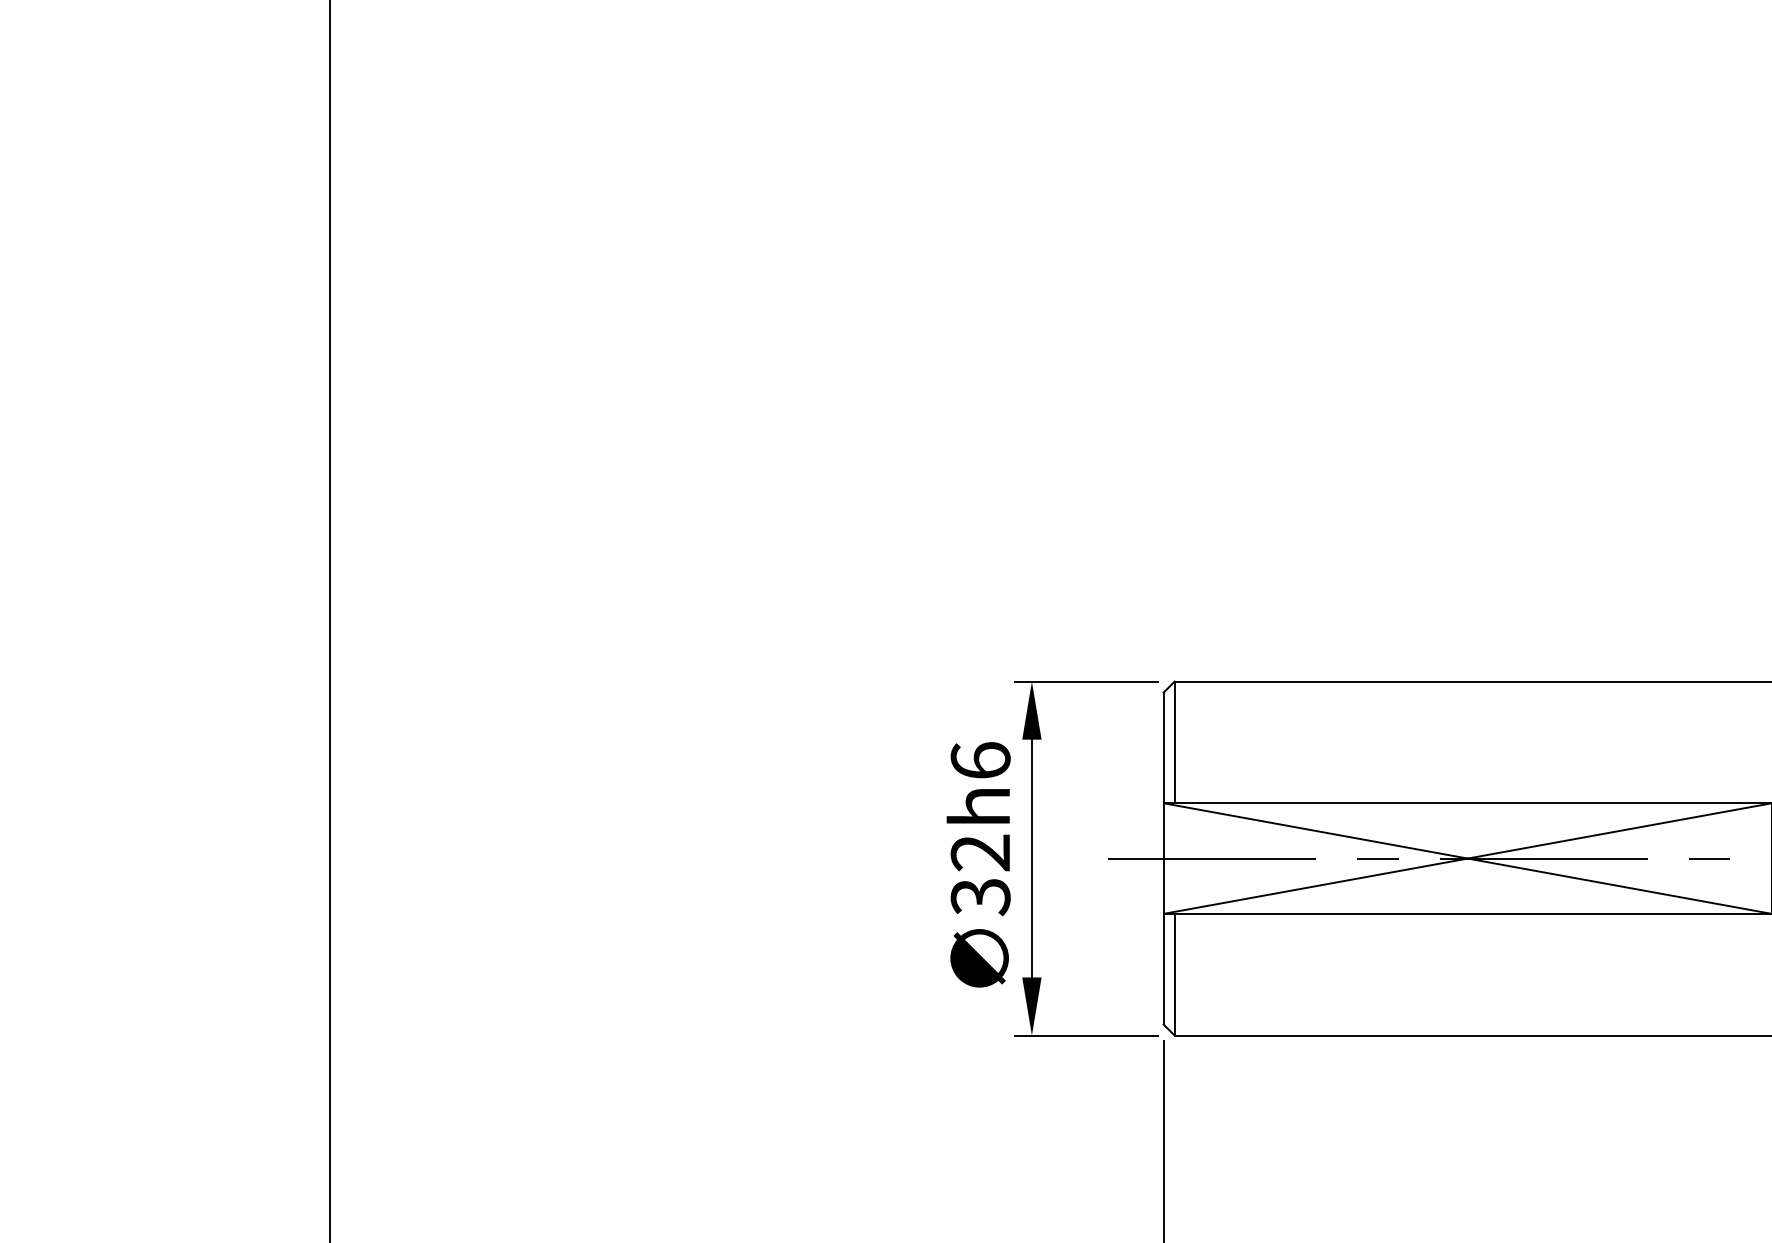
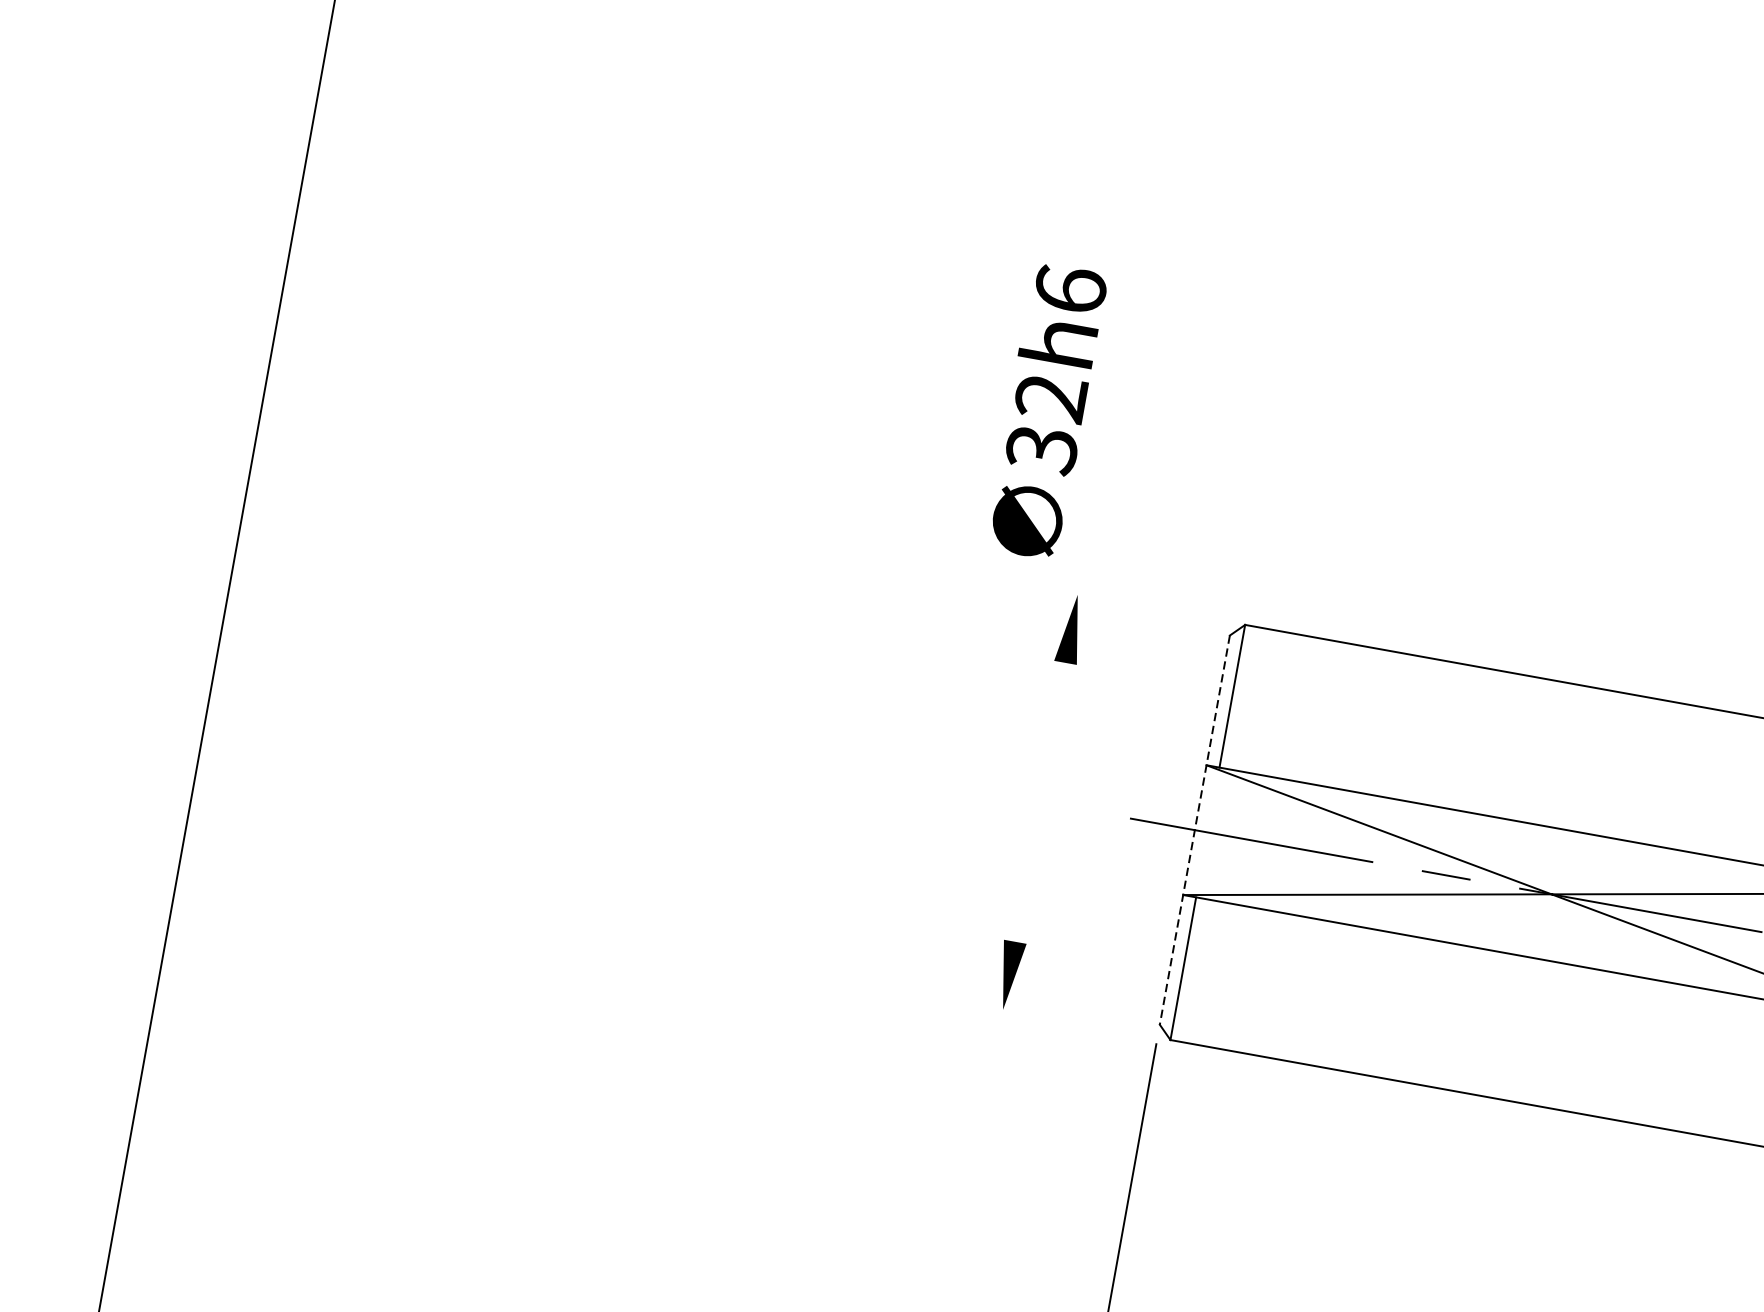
line: (1086, 681) -> (1141, 606), removed
line: (1031, 858) -> (1039, 802), removed
line: (1163, 858) -> (1194, 830), solid -> dashed
text: (978, 864) -> (1046, 410), moved
line: (1086, 1035) -> (1067, 1021), removed

